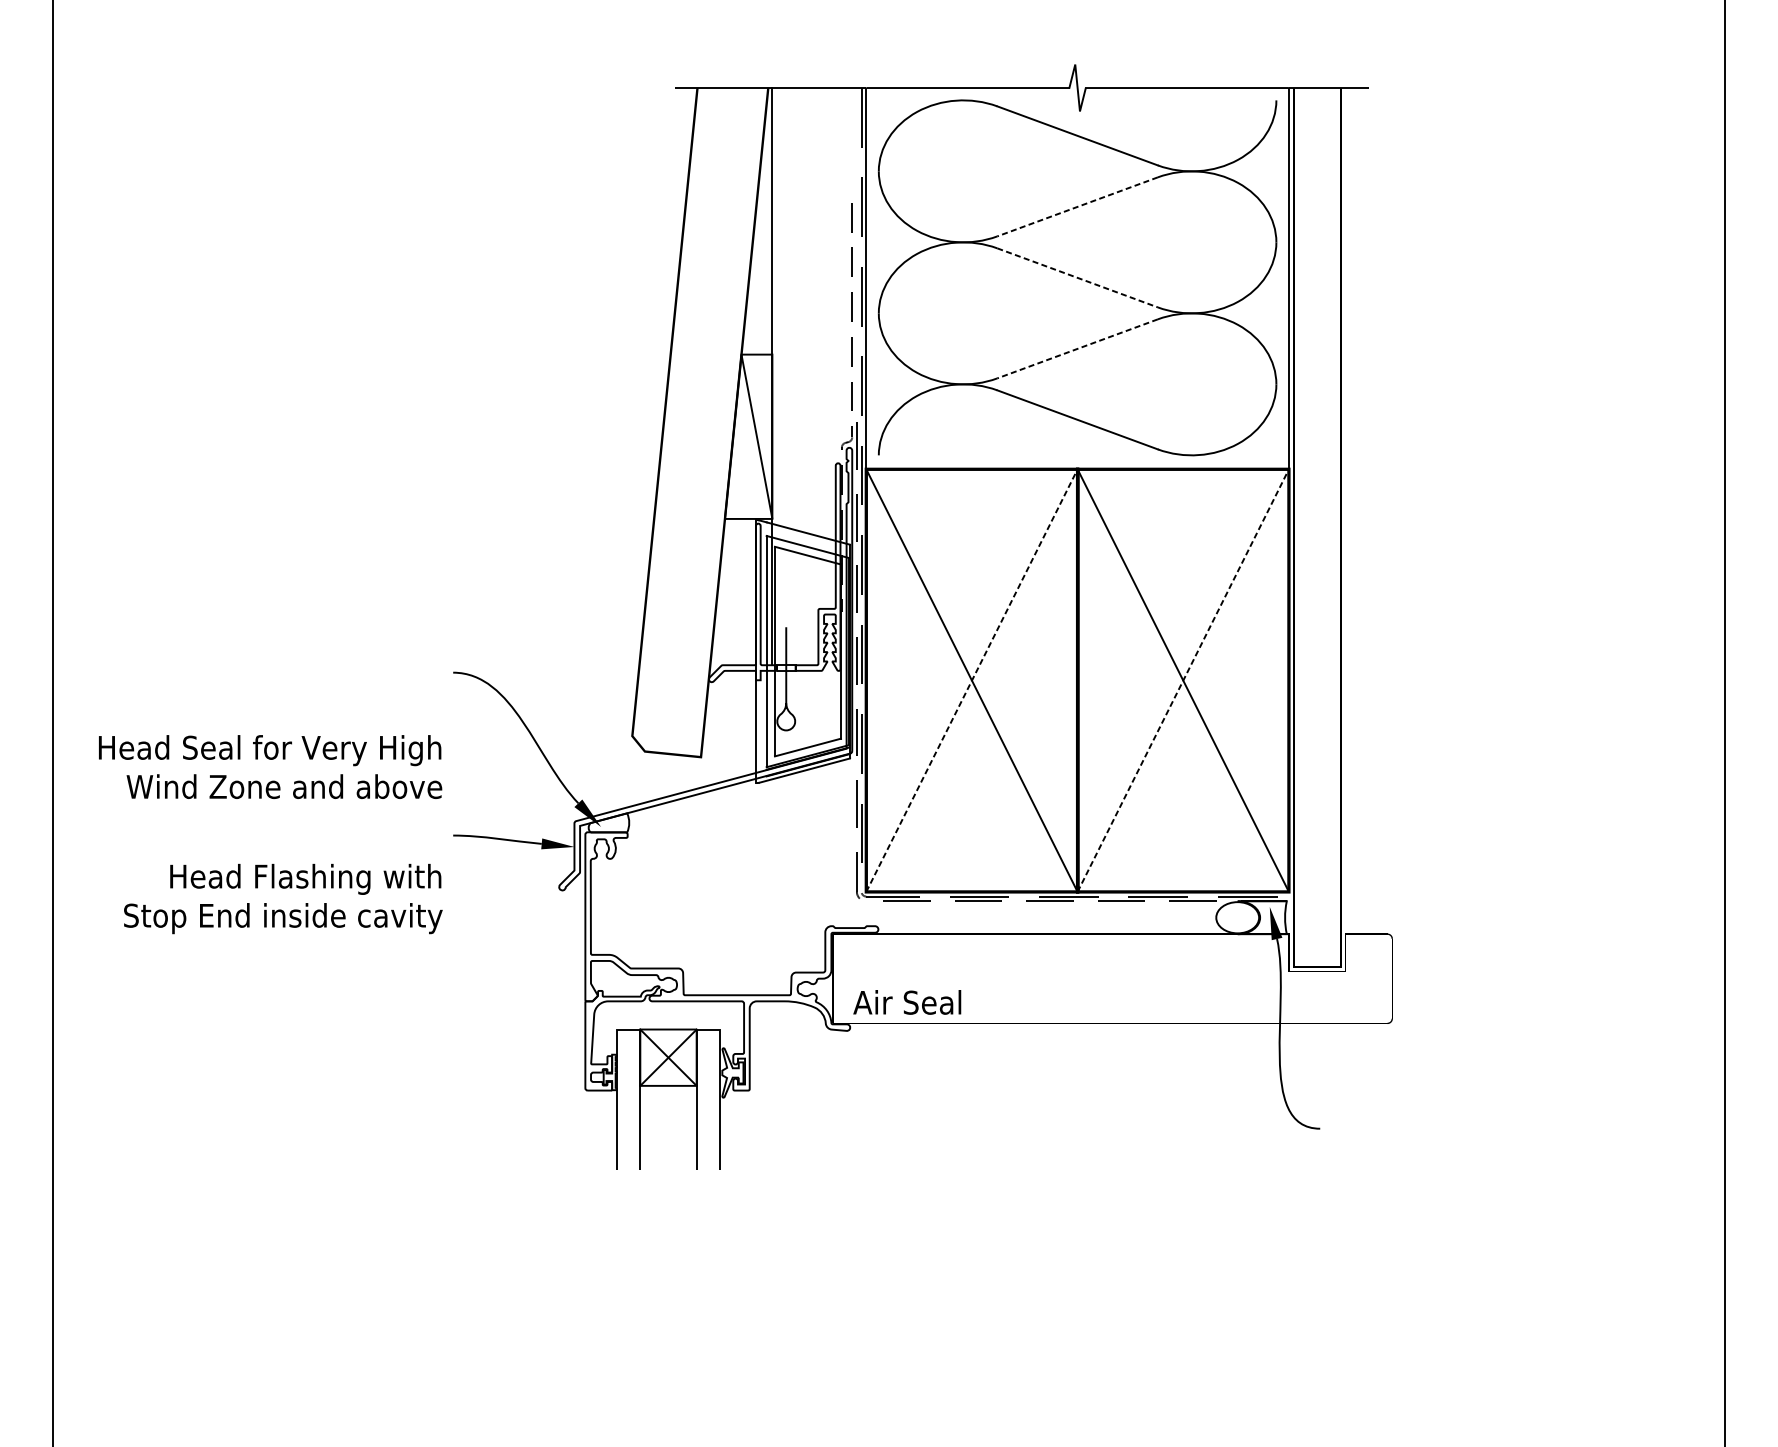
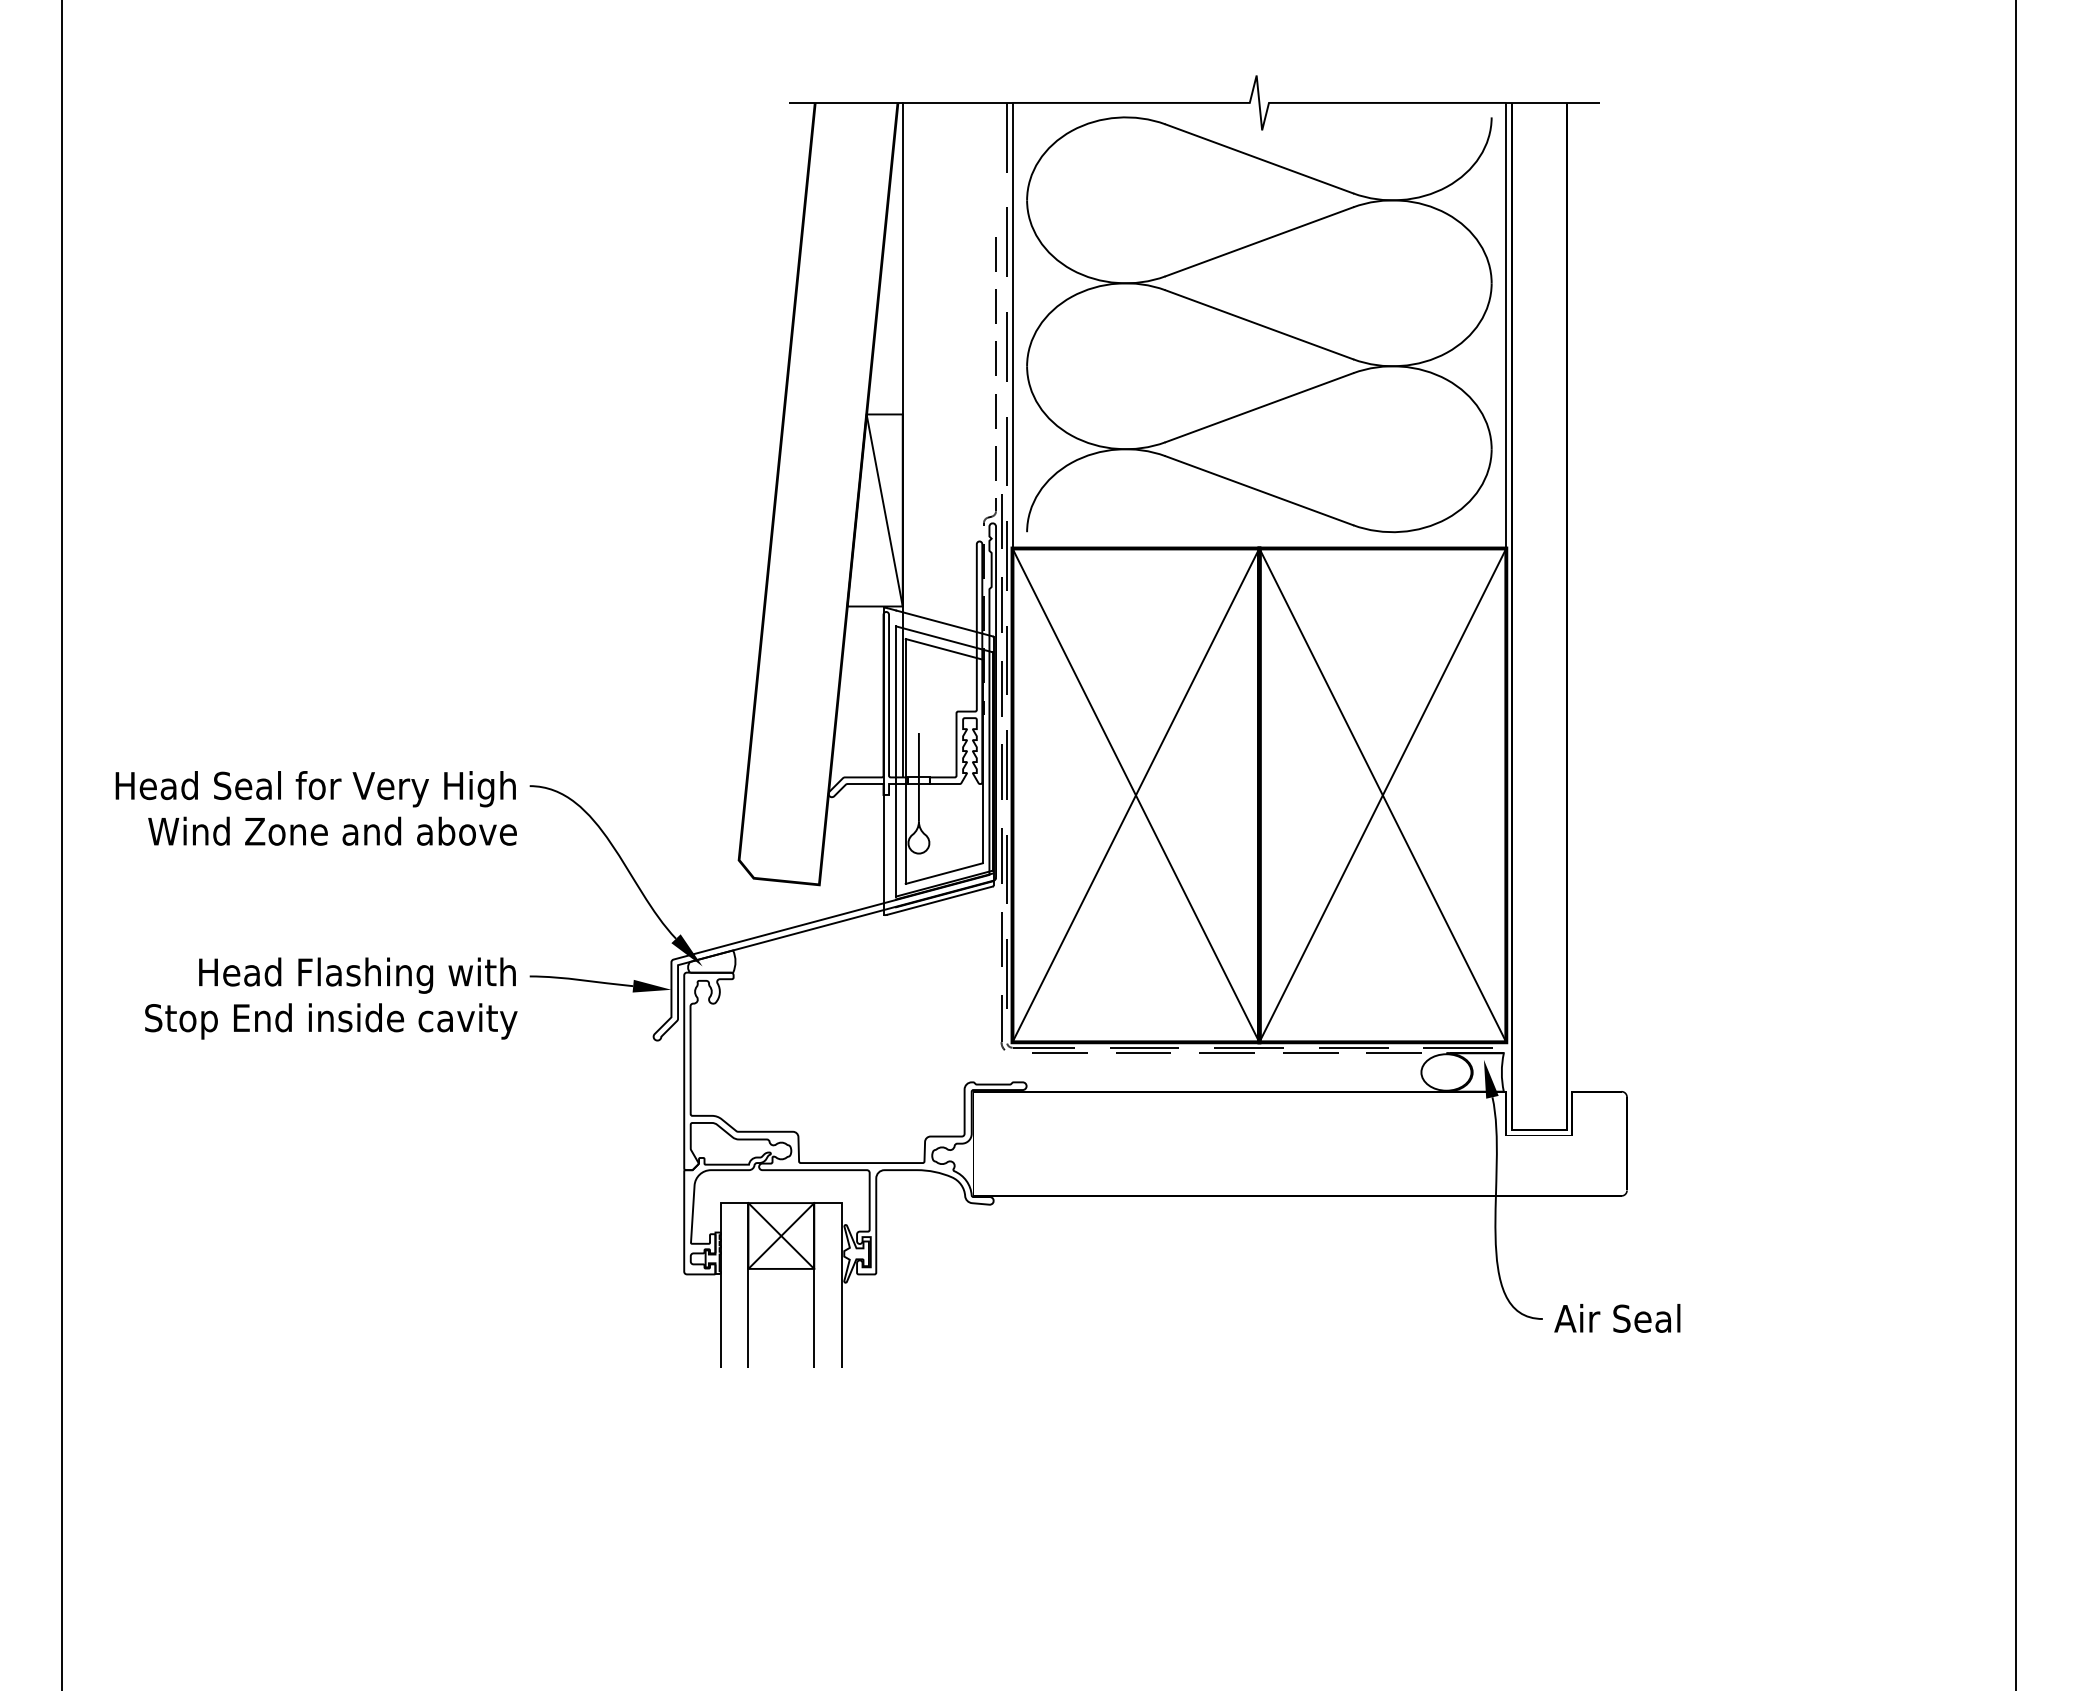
line: (1077, 206) -> (1259, 241), dashed -> solid
line: (1077, 277) -> (1259, 324), dashed -> solid
line: (1077, 348) -> (1259, 407), dashed -> solid
line: (972, 679) -> (1136, 794), dashed -> solid
line: (1183, 679) -> (1383, 794), dashed -> solid
text: (269, 767) -> (315, 808), moved
text: (283, 898) -> (331, 998), moved
text: (907, 1002) -> (1617, 1318), moved

